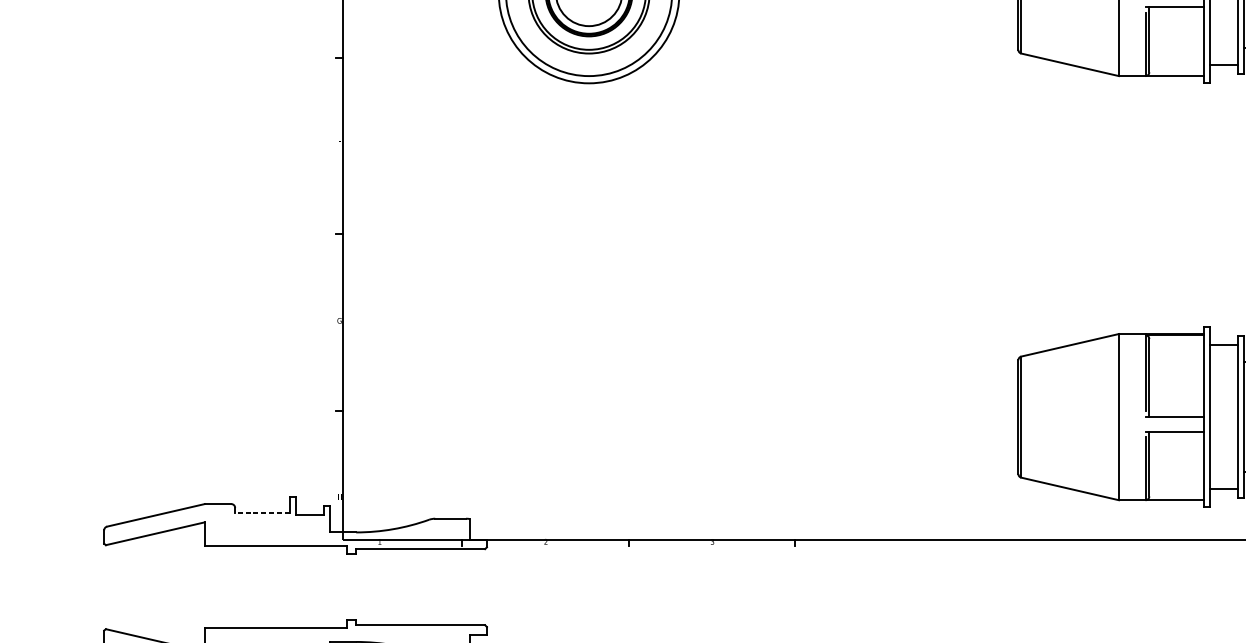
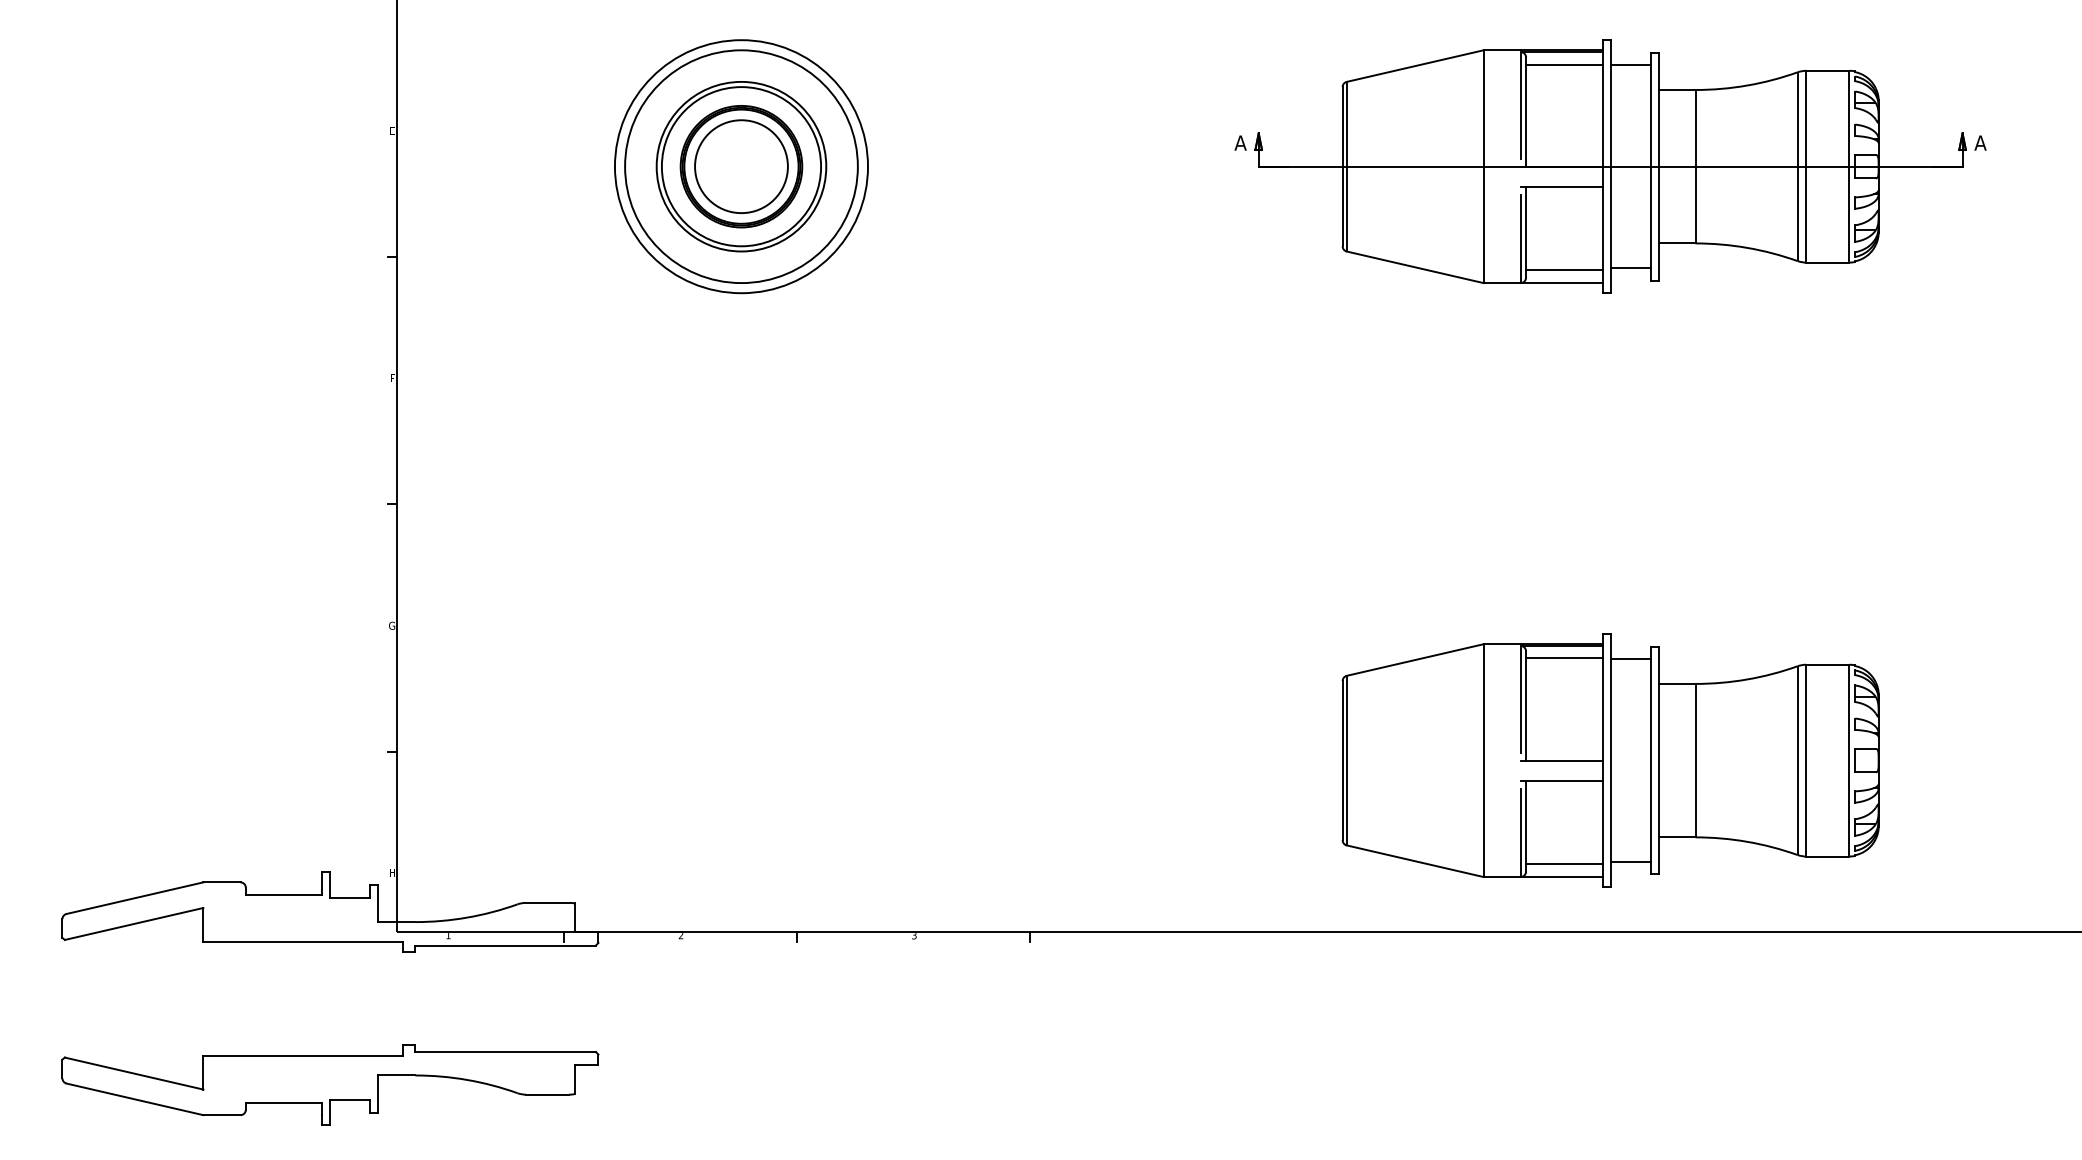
line: (1176, 67) -> (1564, 270), added
line: (1176, 344) -> (1564, 658), added
line: (1176, 491) -> (1564, 864), added
line: (262, 513) -> (283, 895), dashed -> solid

